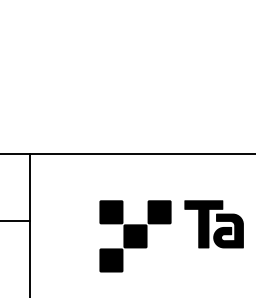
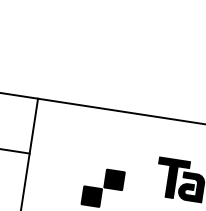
fill: (111, 212) -> (97, 157), removed
fill: (159, 212) -> (137, 163), removed

